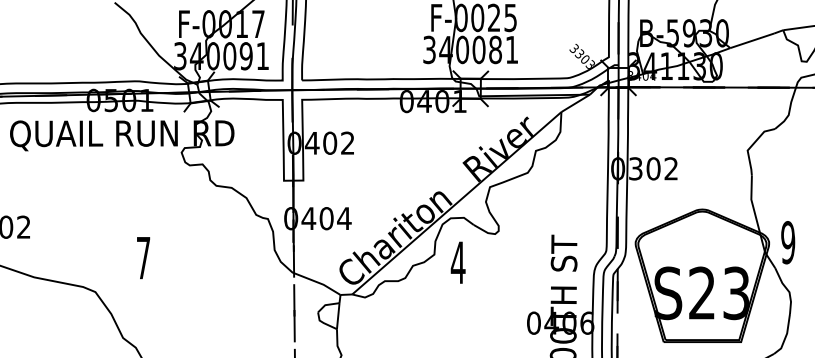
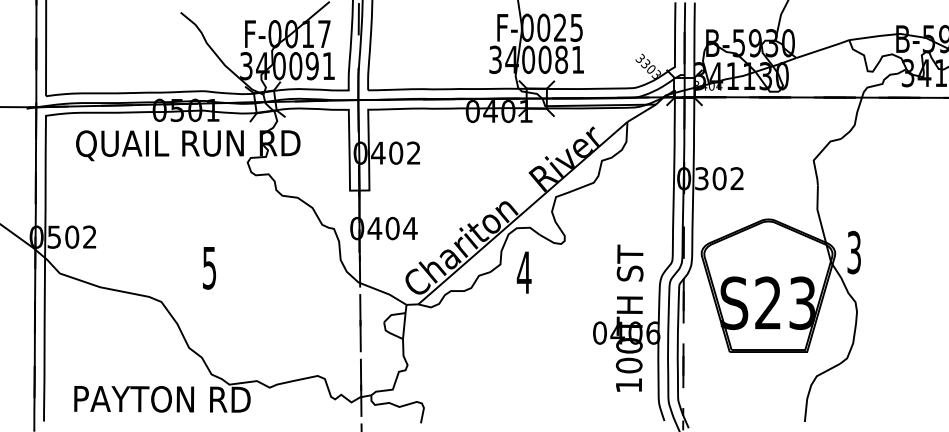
text: (788, 242) -> (854, 252), 9 -> 3
text: (143, 258) -> (209, 268), 7 -> 5

